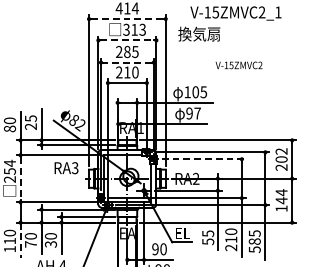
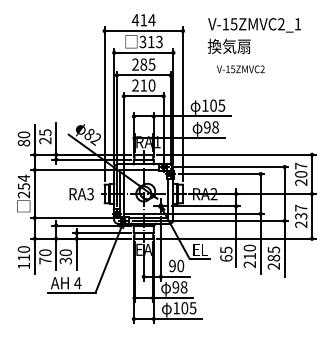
line: (127, 19) -> (143, 31), dashed -> solid
text: (198, 33) -> (228, 45), moved
line: (128, 40) -> (144, 52), dashed -> solid
line: (127, 62) -> (143, 75), dashed -> solid
text: (238, 65) -> (240, 69), moved
text: (197, 113) -> (215, 127), 97 -> 98
text: (281, 150) -> (301, 165), 202 -> 207
line: (203, 159) -> (221, 174), dashed -> solid
text: (66, 168) -> (81, 194), moved
line: (20, 178) -> (34, 193), dashed -> solid
text: (281, 199) -> (301, 215), 144 -> 237
line: (20, 239) -> (34, 256), dashed -> solid
text: (208, 240) -> (226, 257), 55 -> 65
text: (254, 249) -> (273, 266), 585 -> 285

